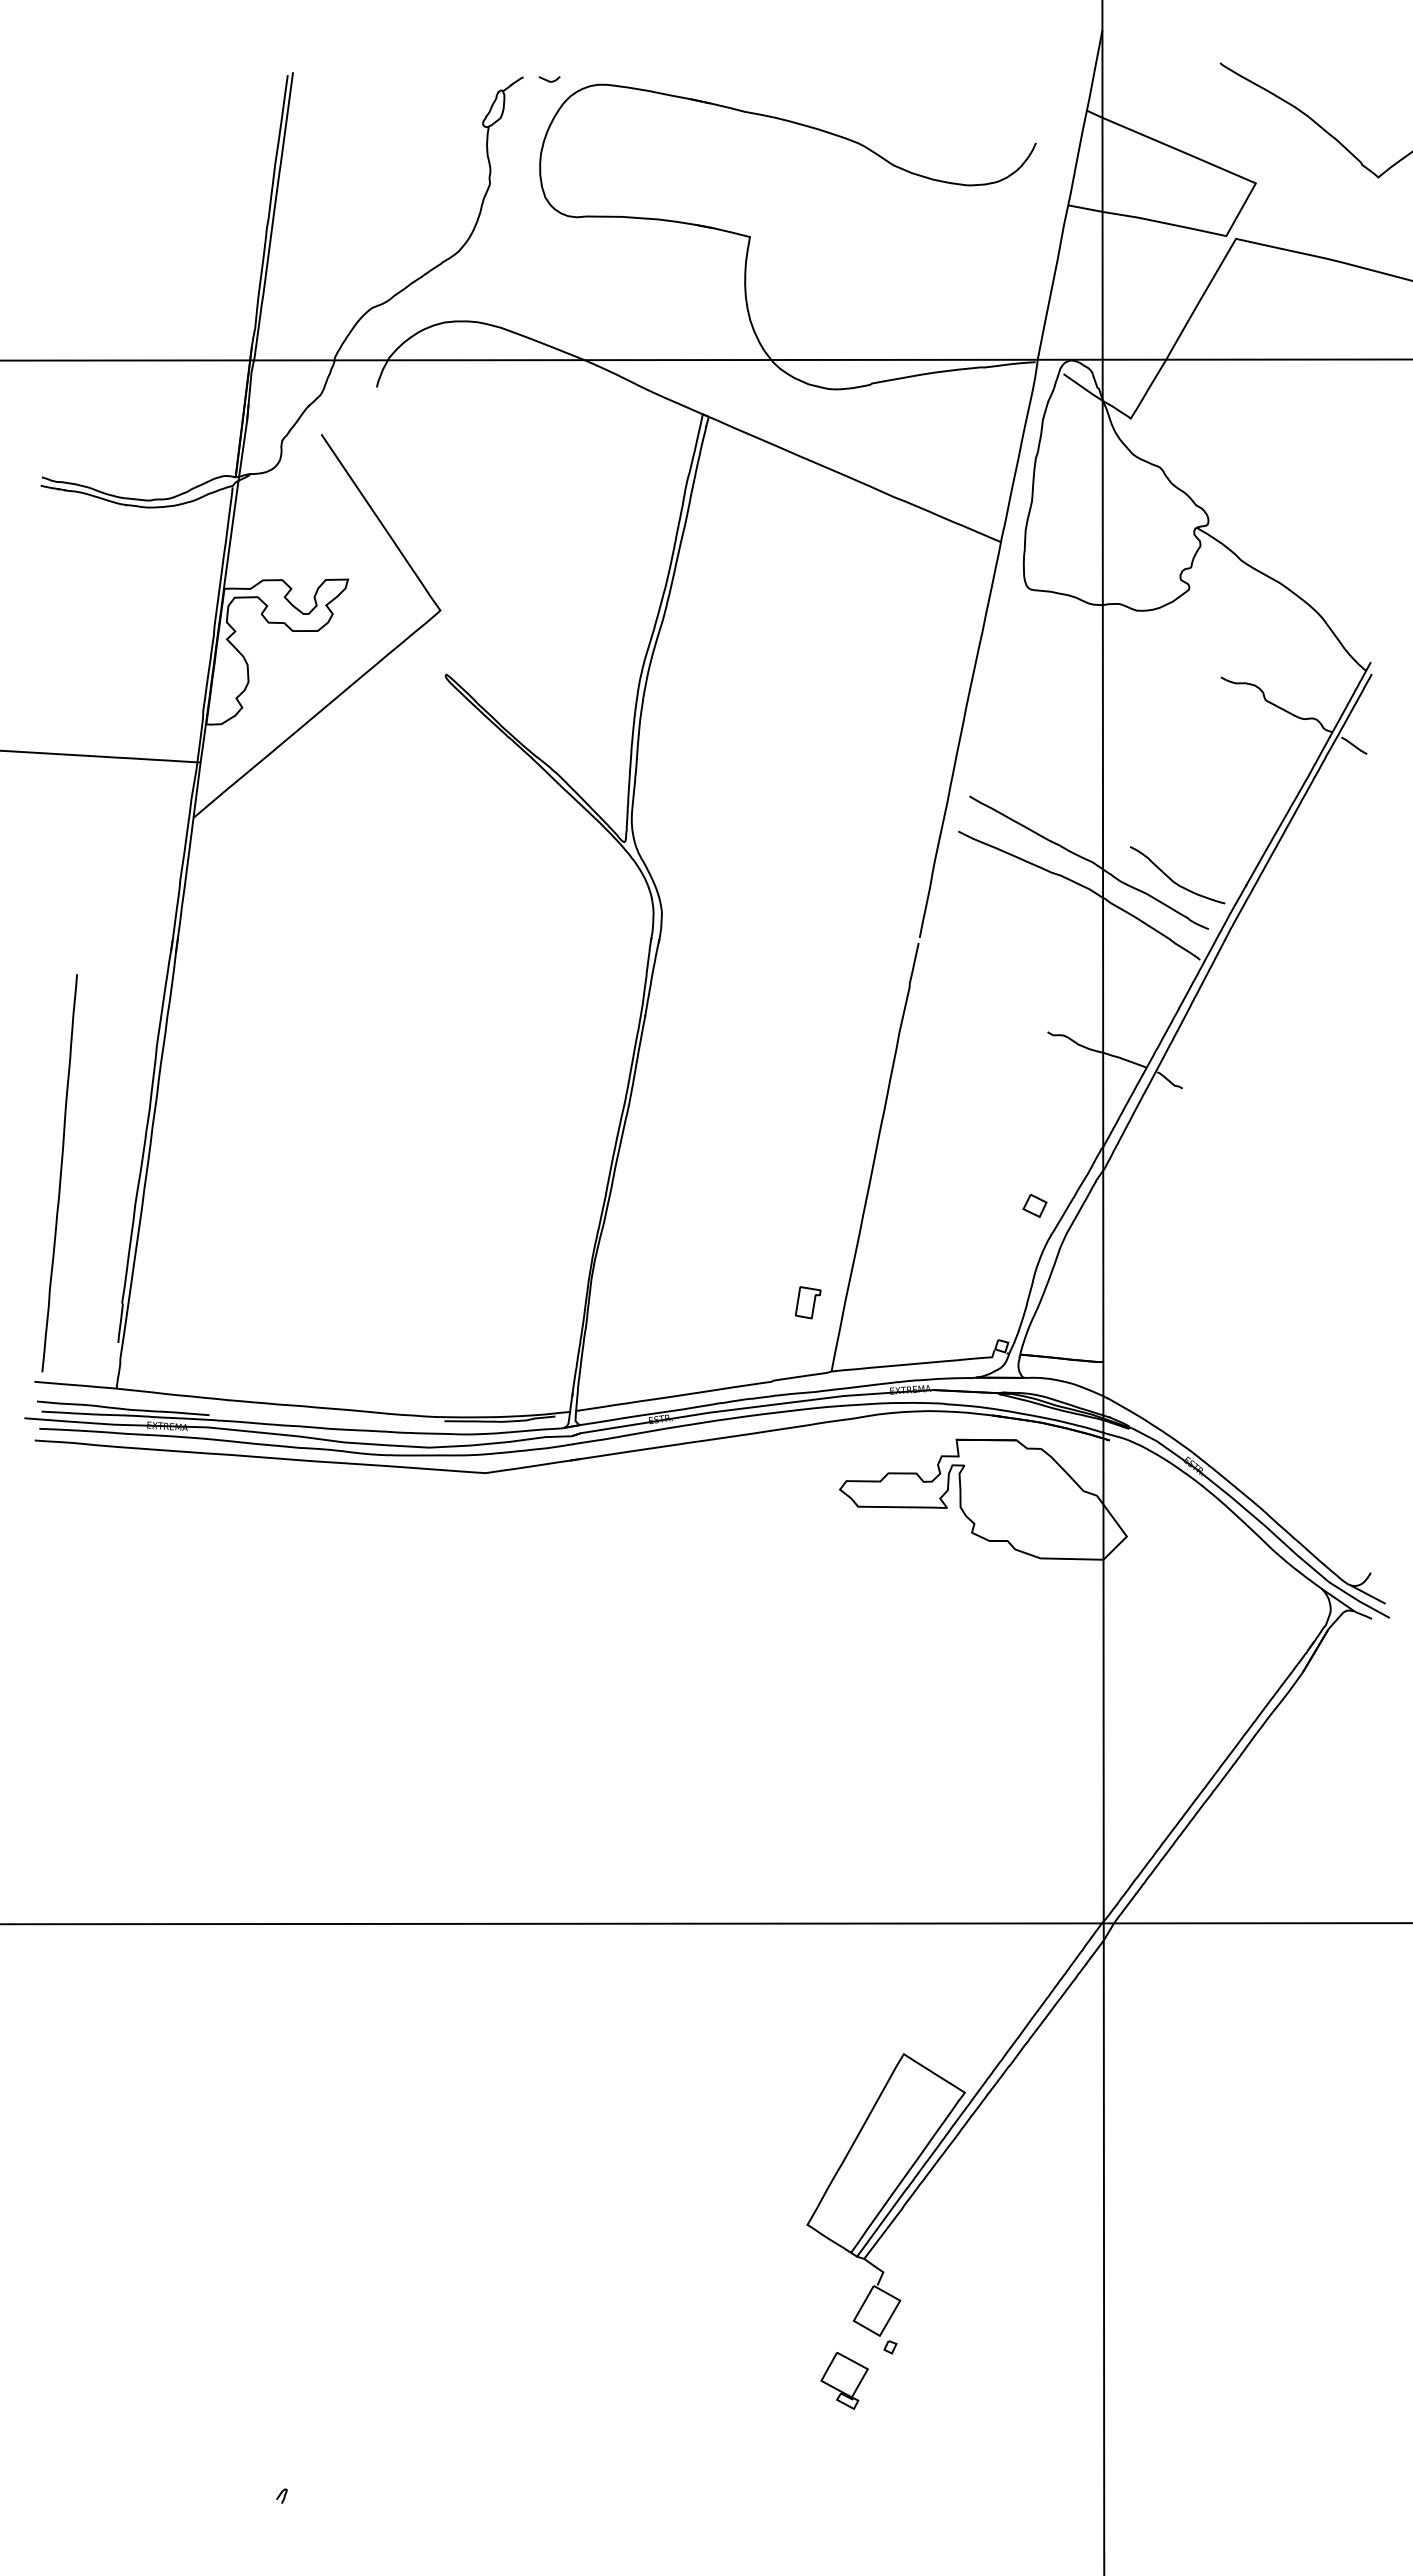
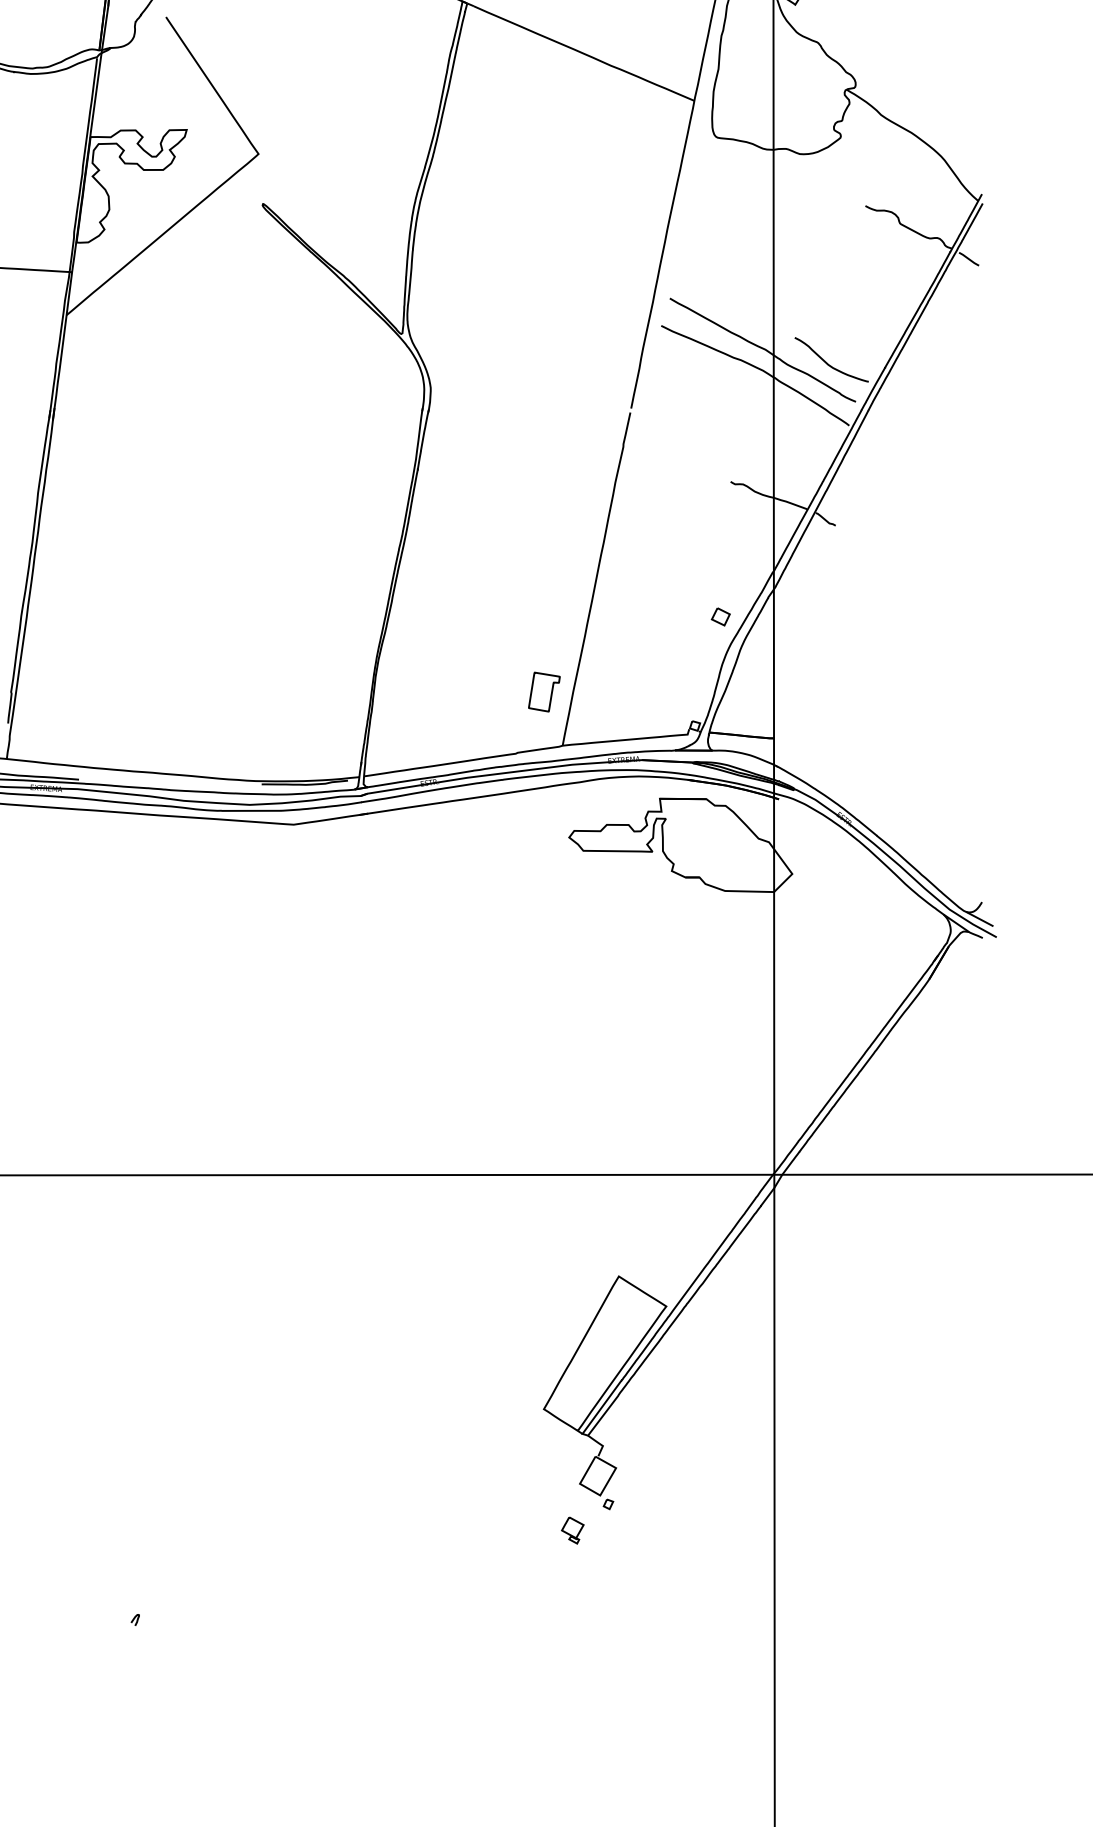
part: (808, 1302) -> (544, 692), size x1.6
part: (844, 2380) -> (572, 1530), size x0.6

